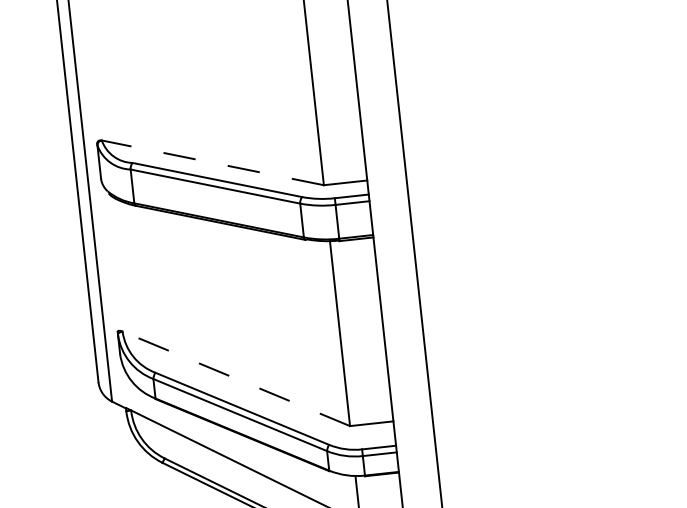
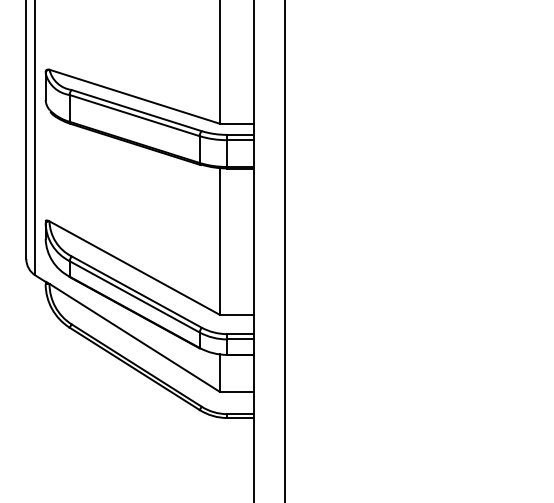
line: (212, 162) -> (134, 96), dashed -> solid
line: (236, 378) -> (134, 267), dashed -> solid

